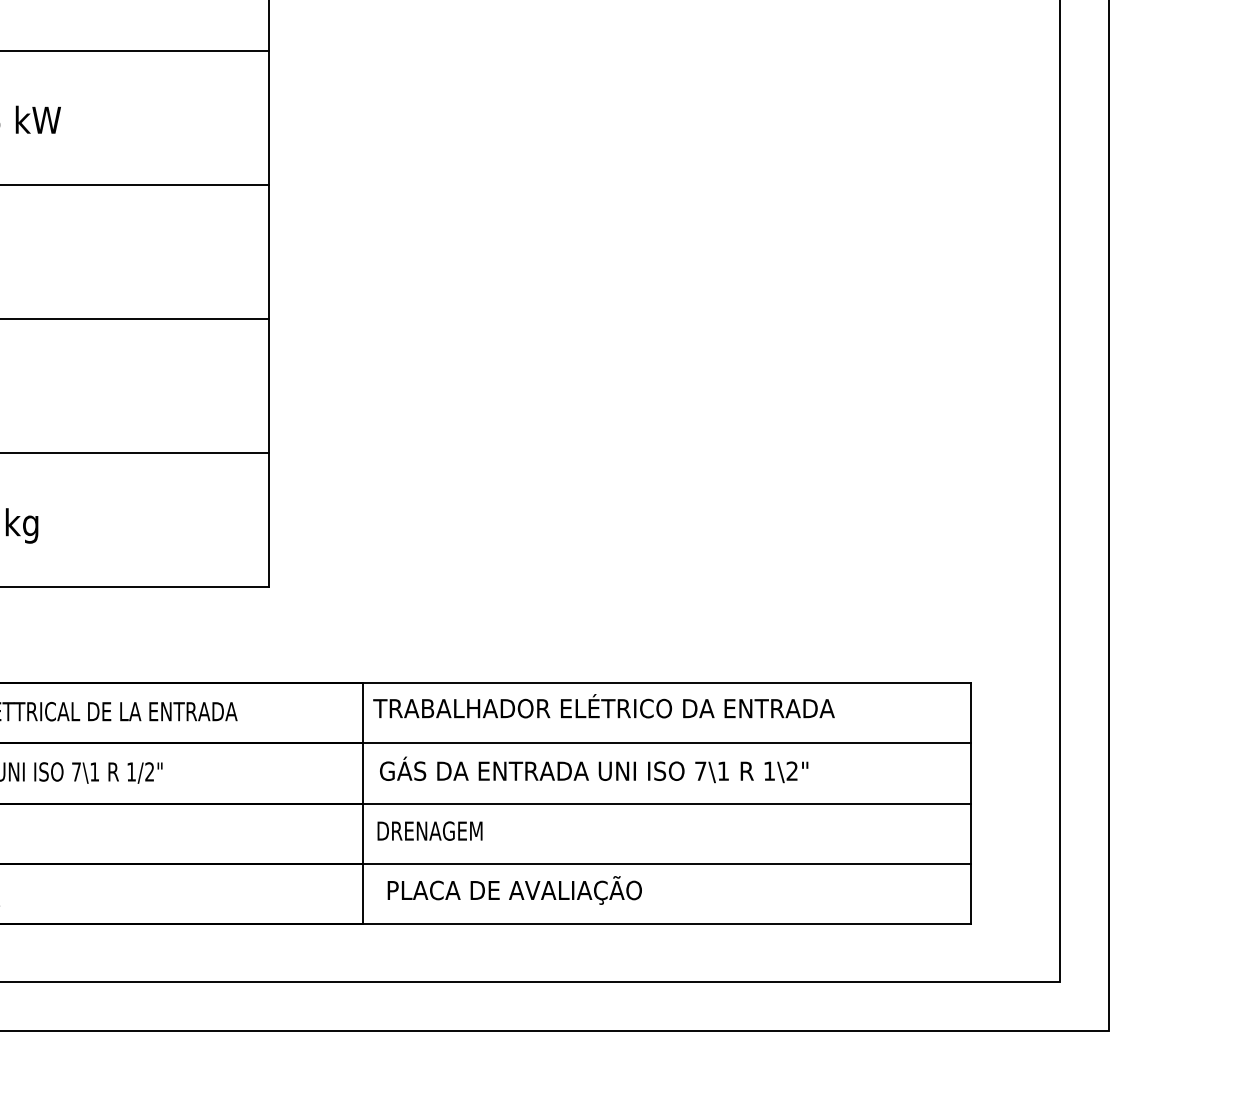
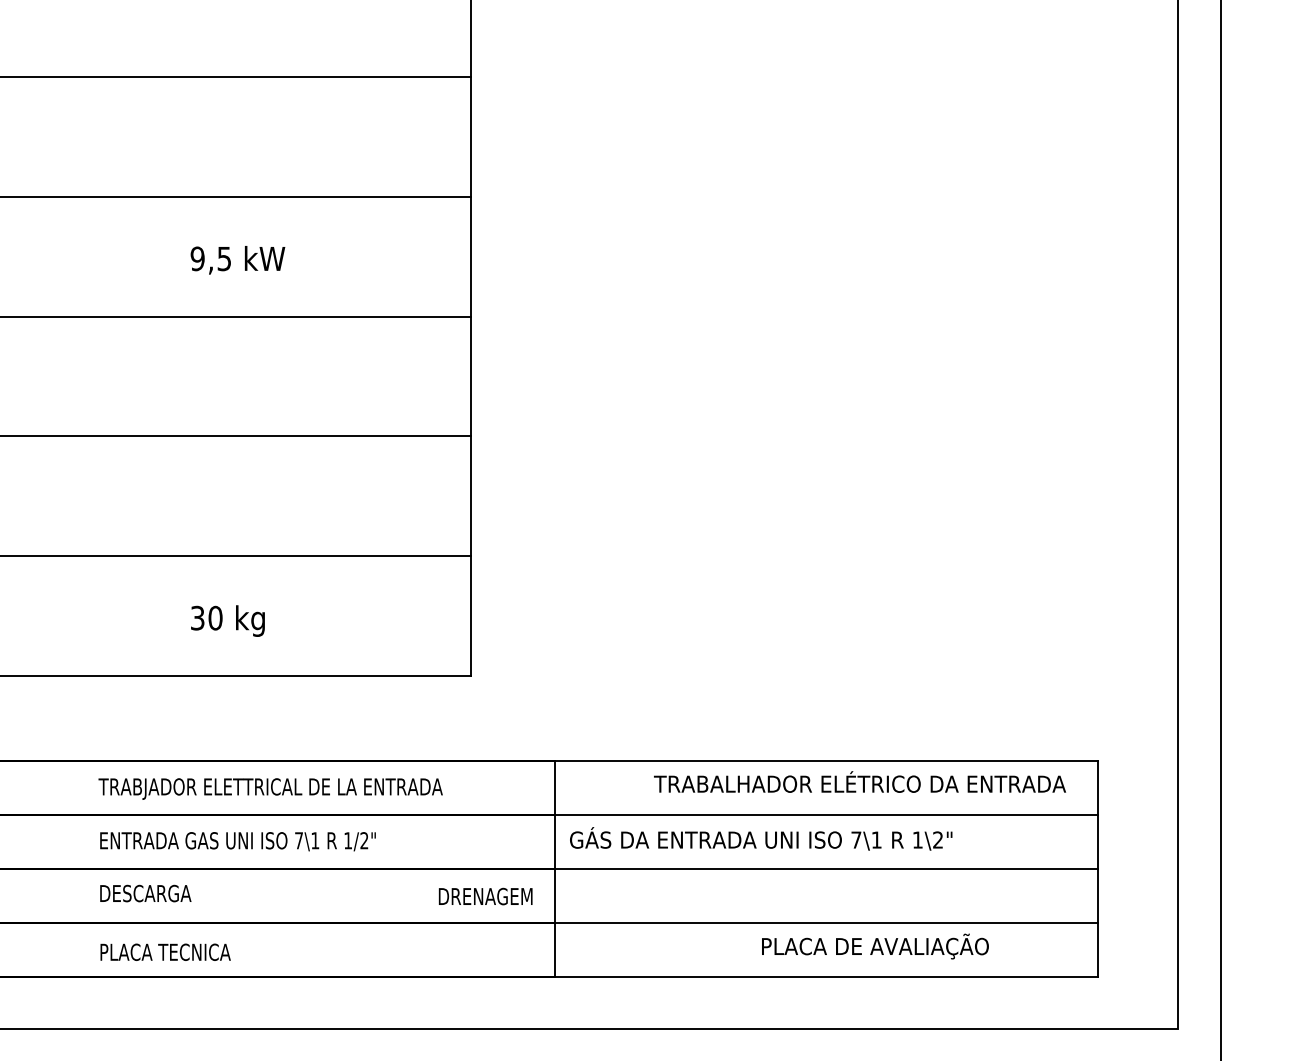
text: (603, 705) -> (859, 781), moved
text: (429, 831) -> (485, 896), moved
text: (514, 890) -> (875, 946), moved

